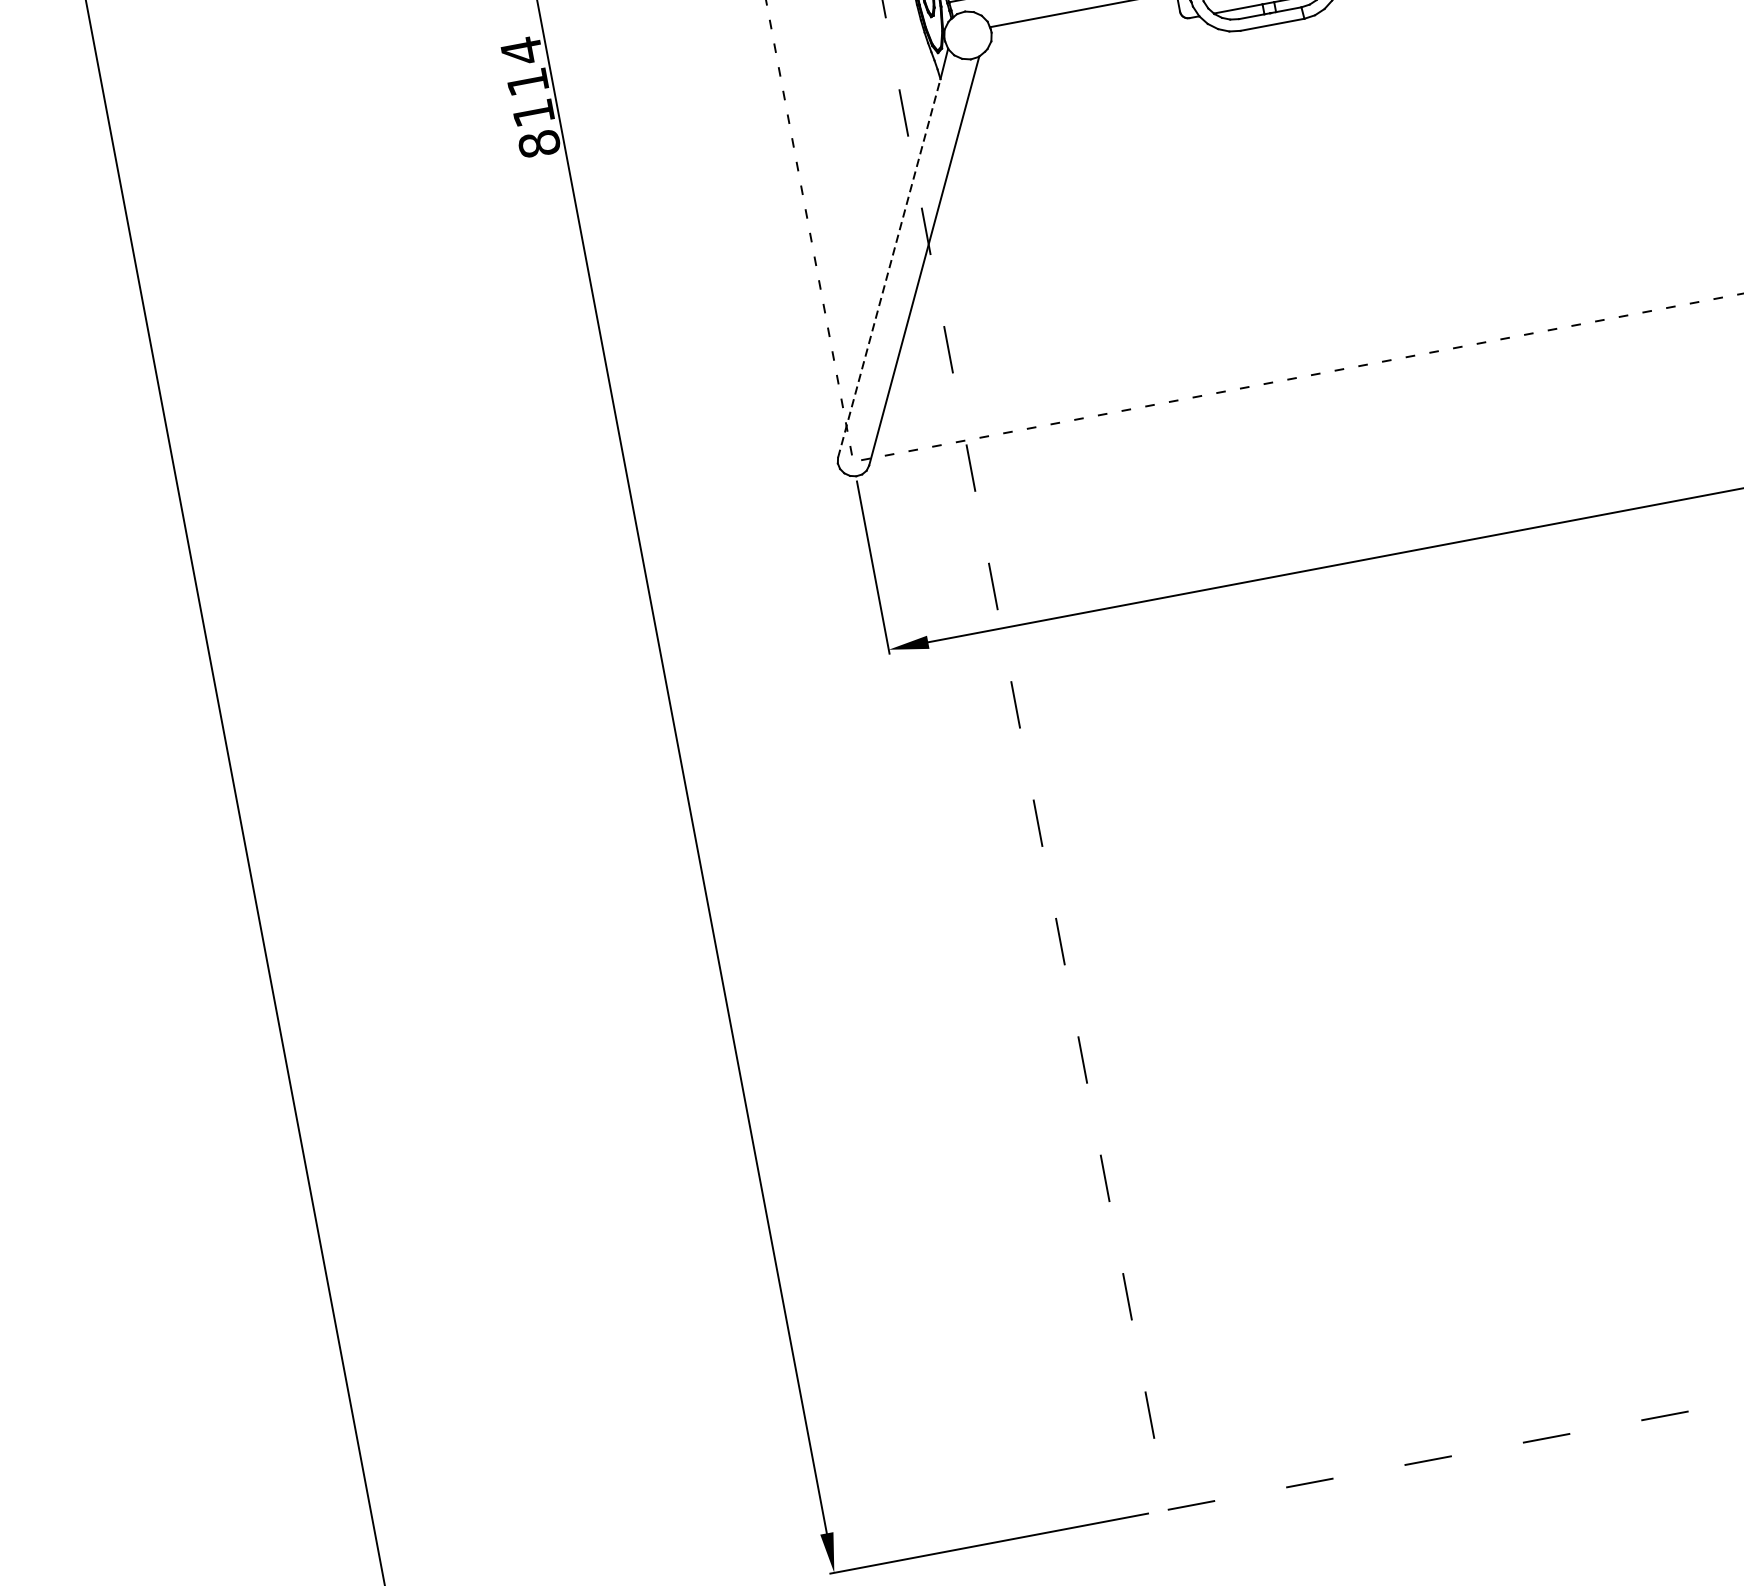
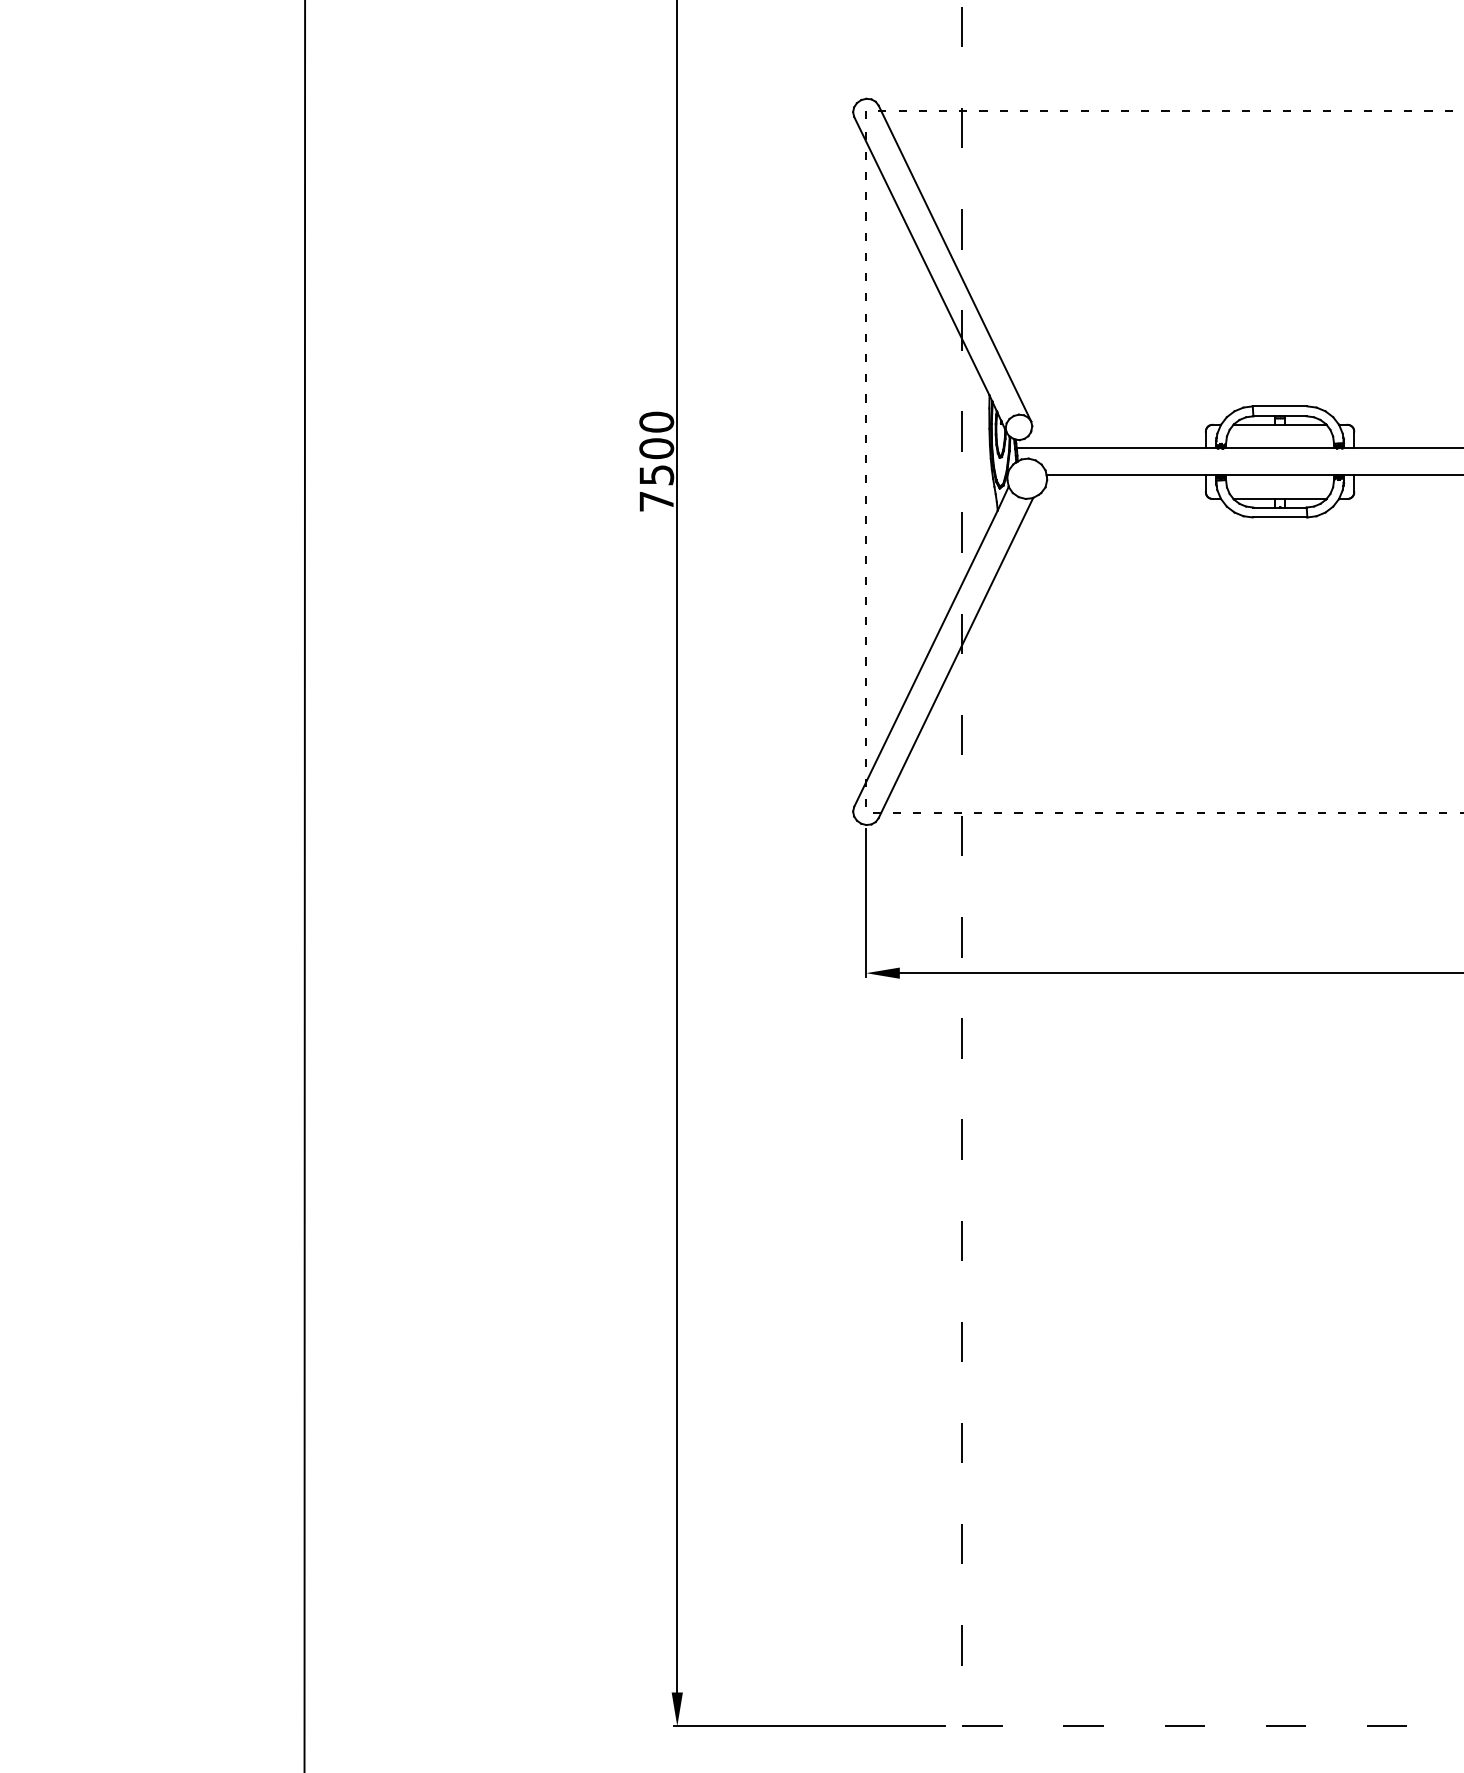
text: (530, 97) -> (656, 461), 8114 -> 7500
line: (888, 268) -> (925, 658), dashed -> solid

